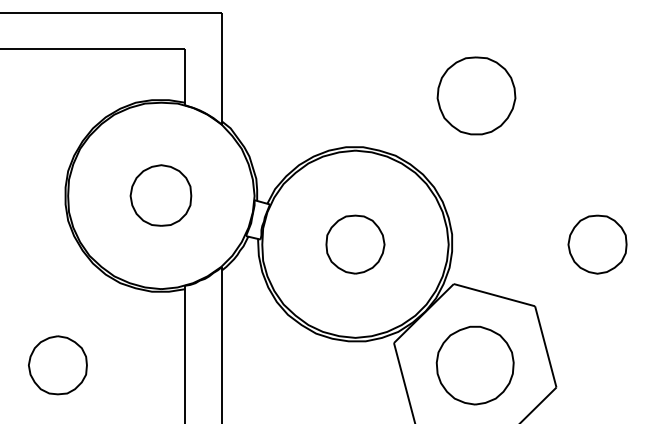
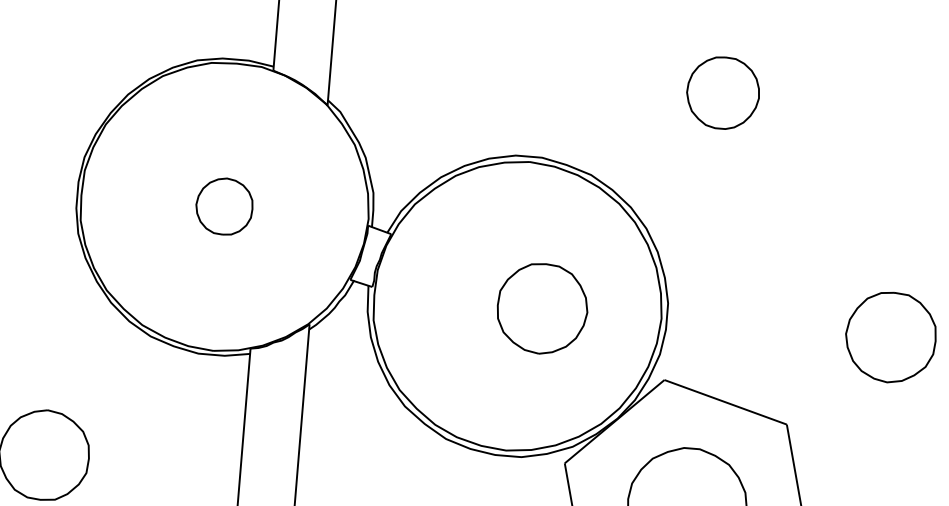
part: (476, 95) -> (723, 92), size x0.6
part: (160, 195) -> (223, 206), size x0.6
part: (355, 244) -> (542, 308), moved

